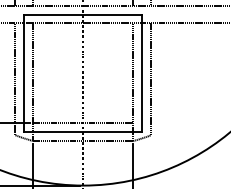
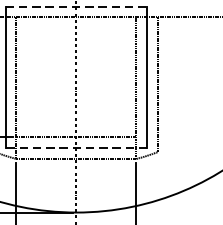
line: (83, 14) -> (76, 6), solid -> dashed
line: (83, 132) -> (76, 148), solid -> dashed

